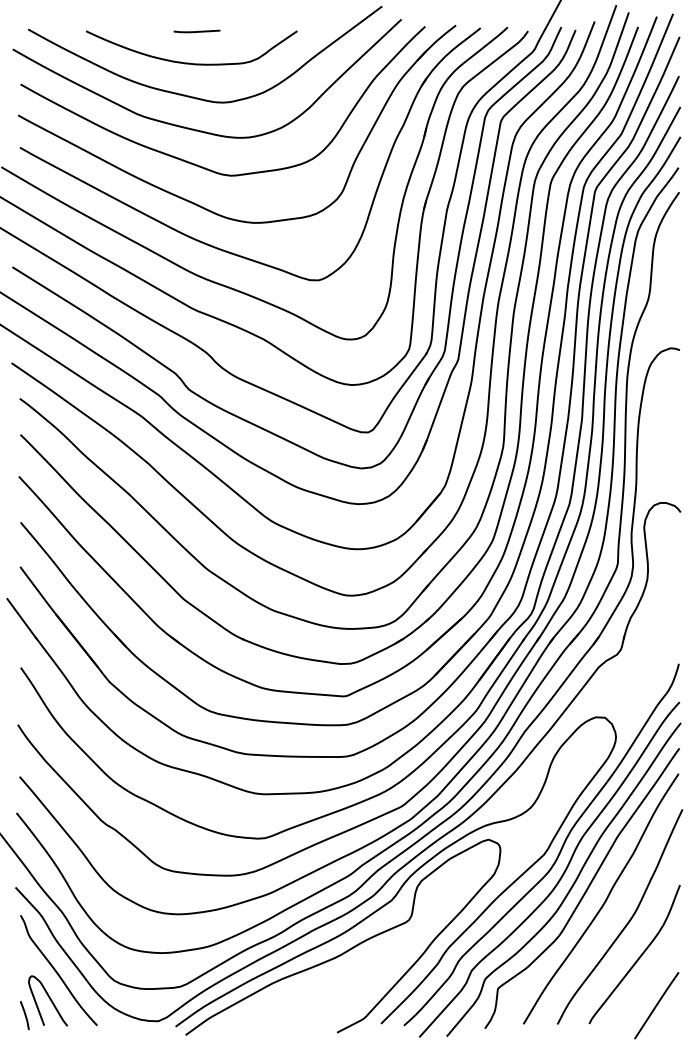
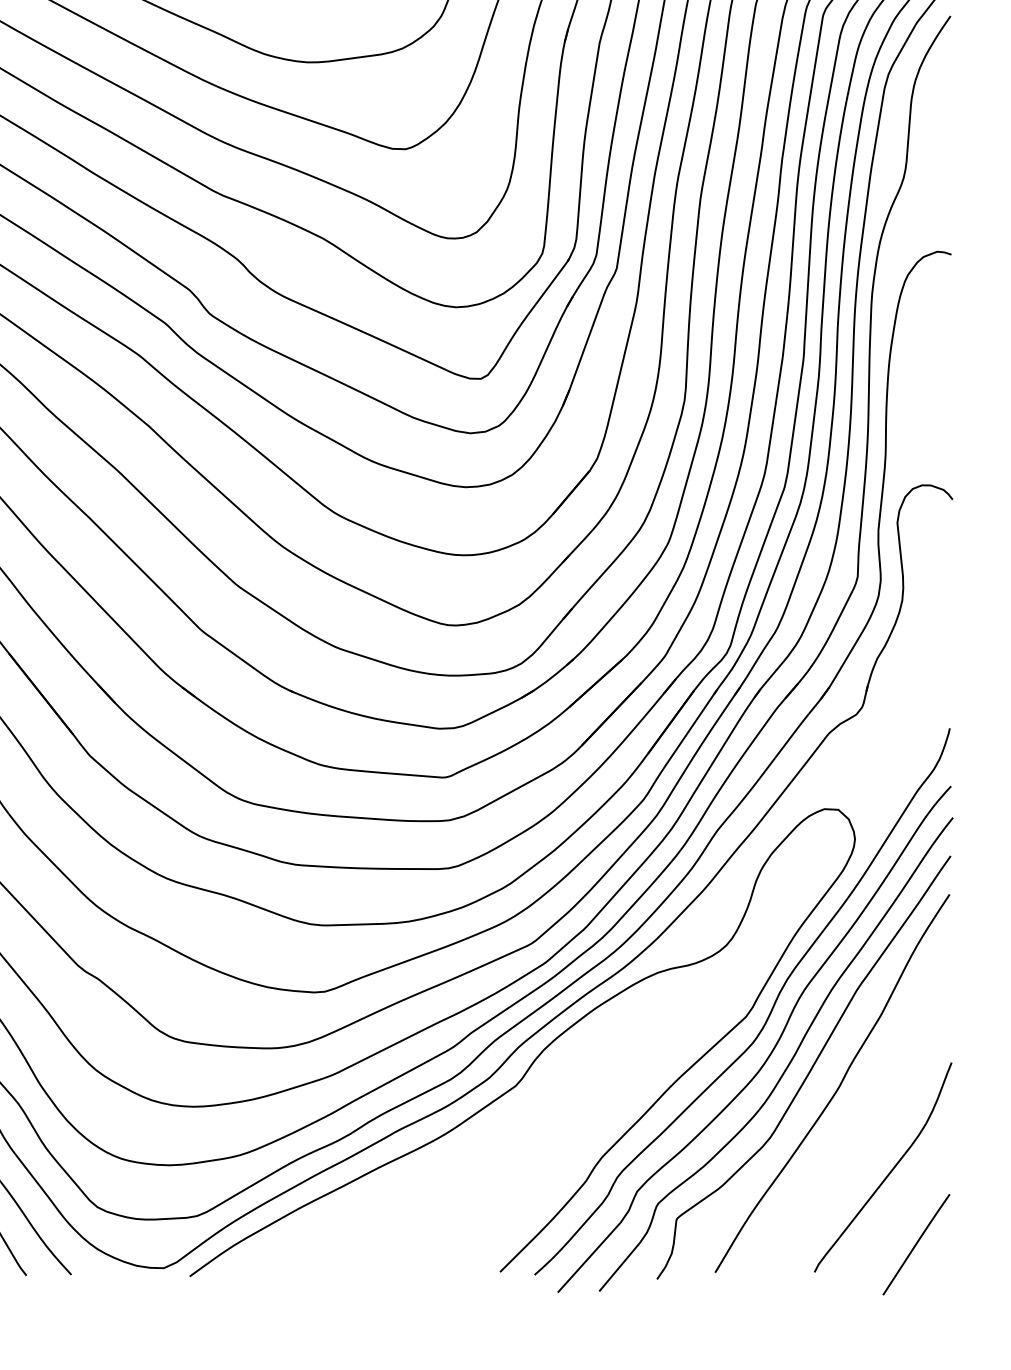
curve: (628, 920) -> (873, 1116), removed
curve: (349, 948) -> (452, 1158), removed

